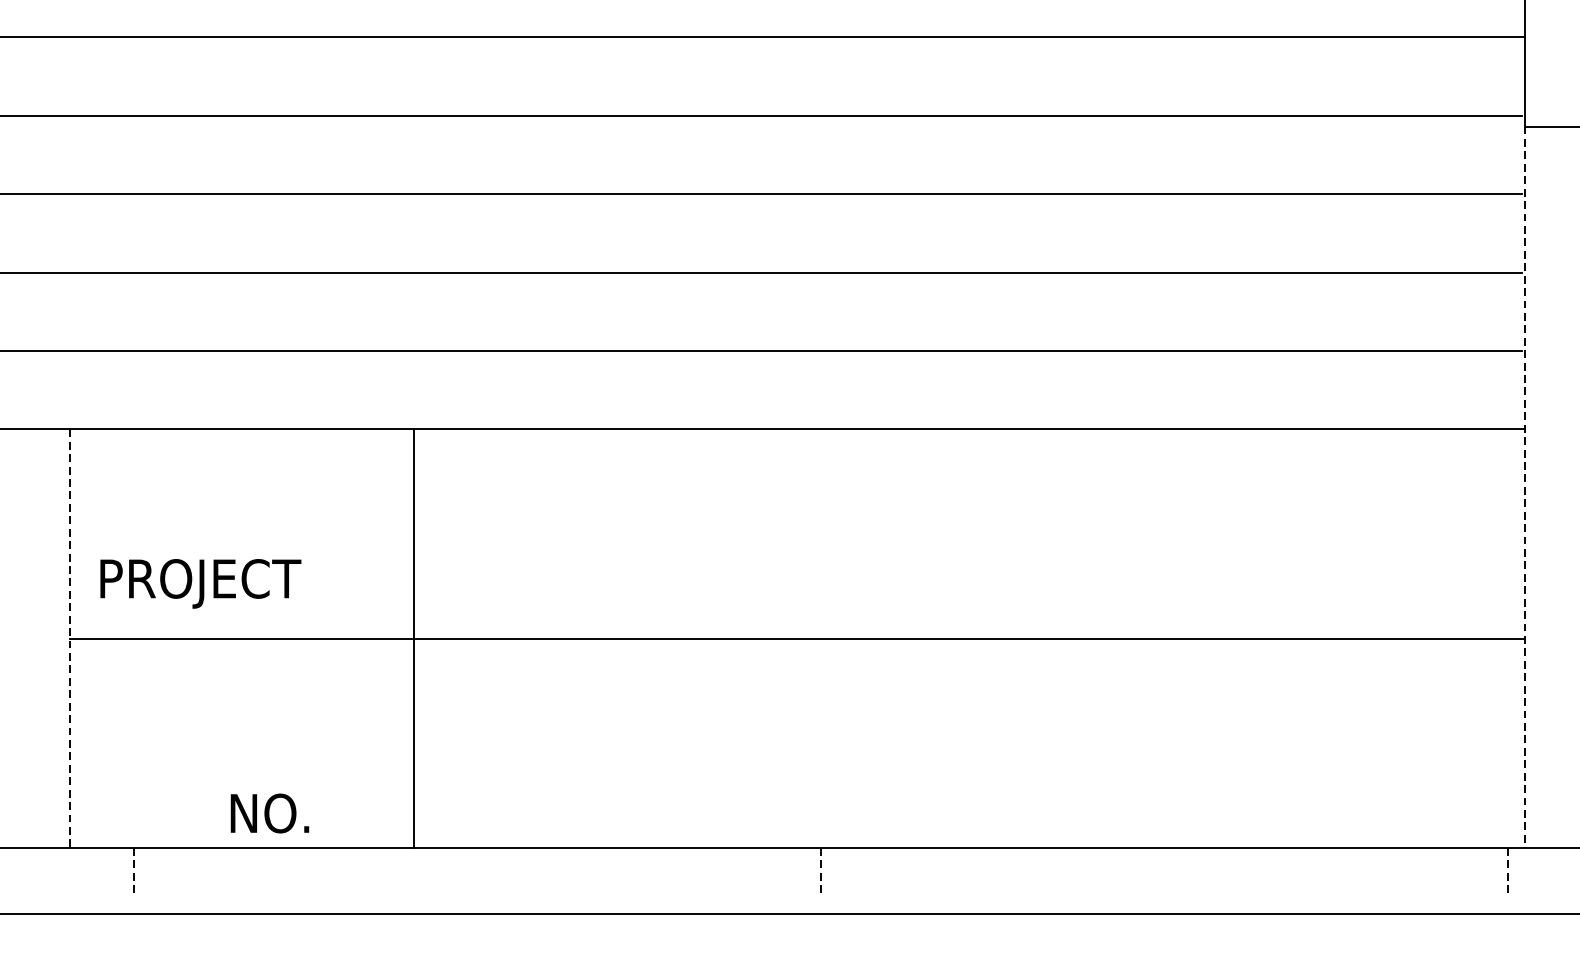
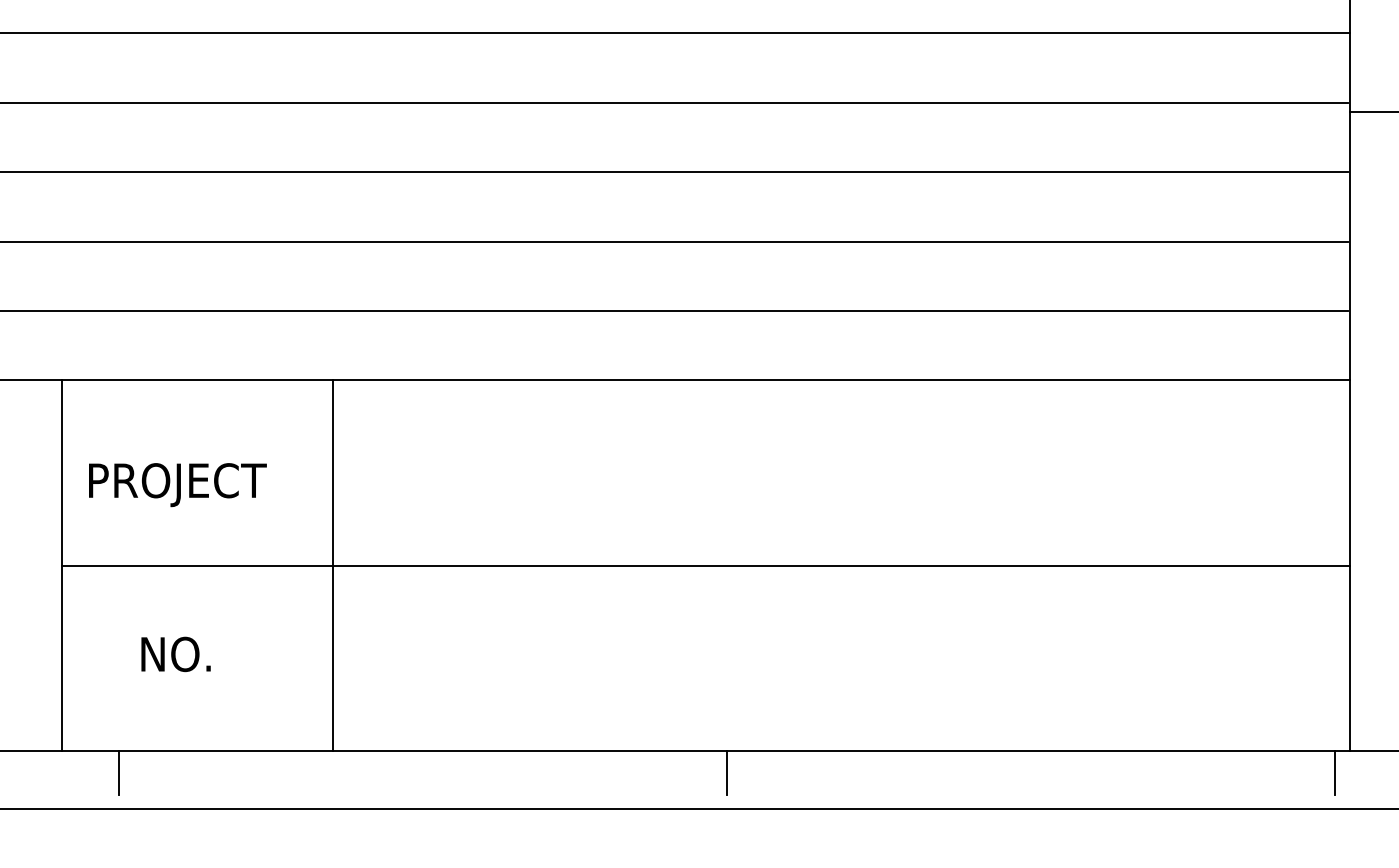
line: (1525, 488) -> (1350, 432), dashed -> solid
text: (200, 584) -> (177, 485), moved
line: (413, 638) -> (333, 565), moved
line: (70, 639) -> (62, 566), dashed -> solid
text: (269, 813) -> (175, 654), moved
line: (133, 873) -> (118, 773), dashed -> solid
line: (820, 873) -> (726, 773), dashed -> solid
line: (1507, 873) -> (1334, 773), dashed -> solid

